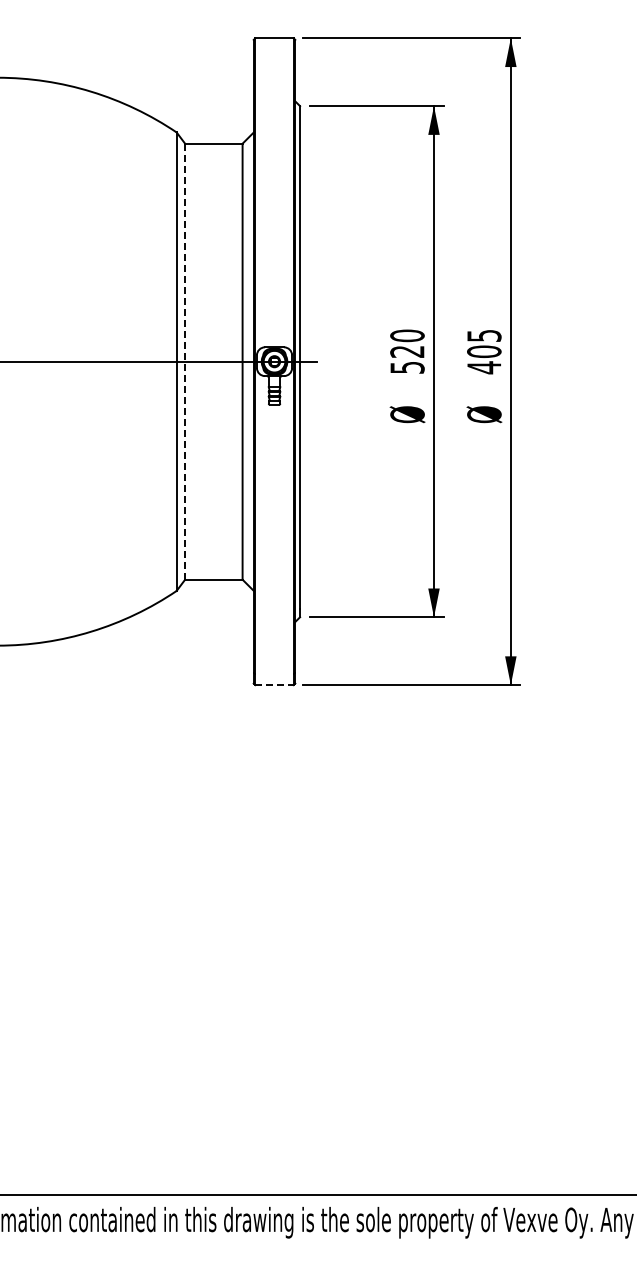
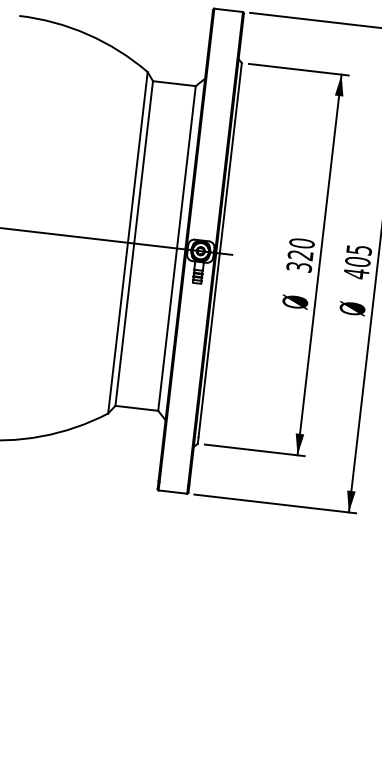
line: (185, 361) -> (134, 243), dashed -> solid
text: (407, 367) -> (299, 267), 520 -> 320
line: (275, 685) -> (173, 492), dashed -> solid

